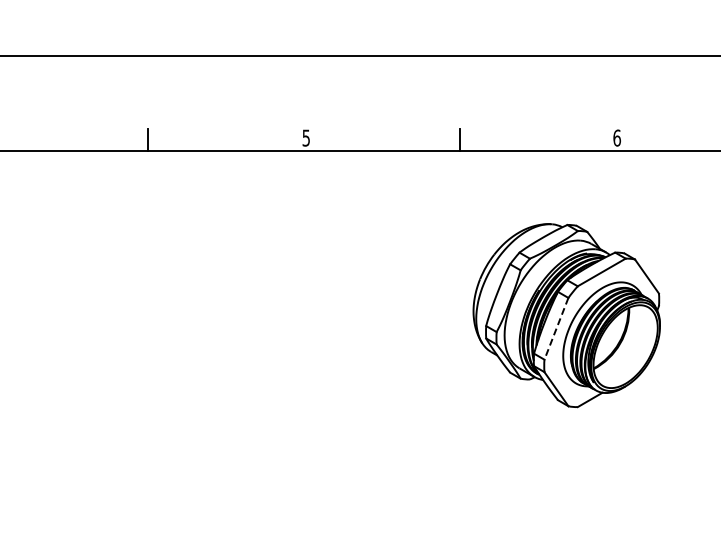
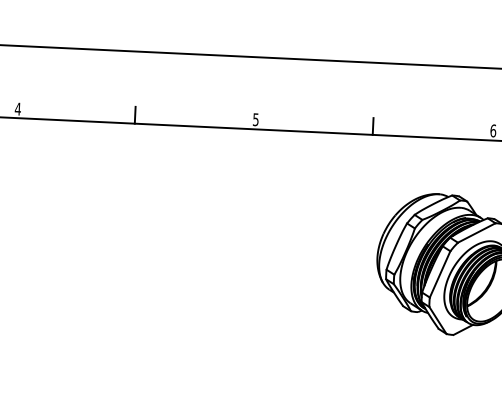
line: (556, 329) -> (440, 274), dashed -> solid

